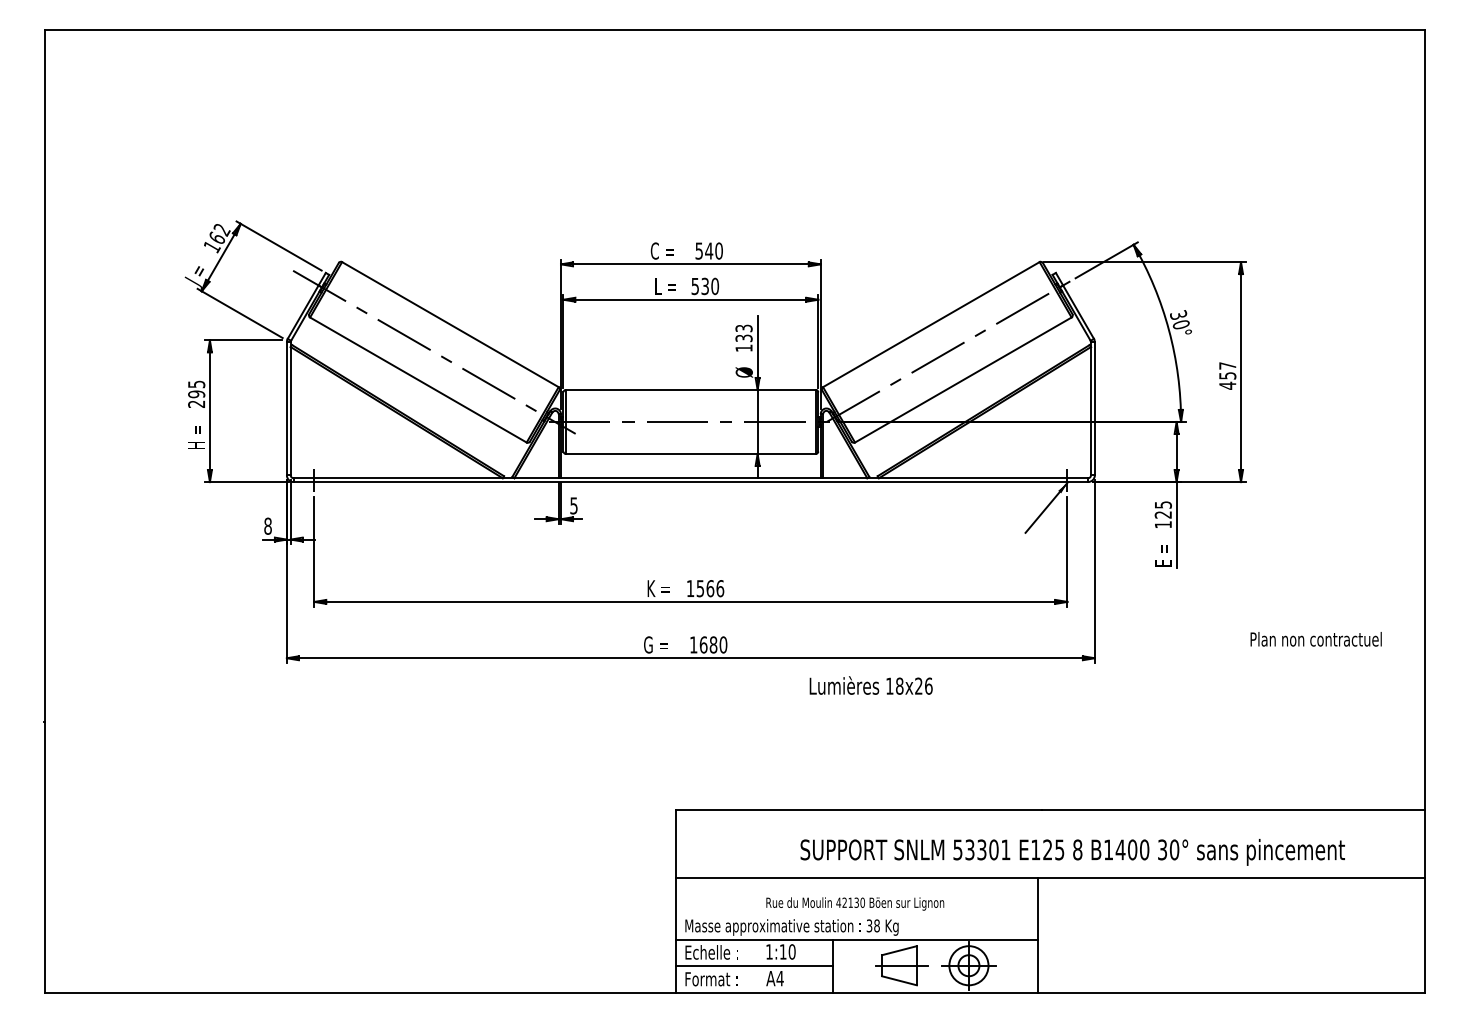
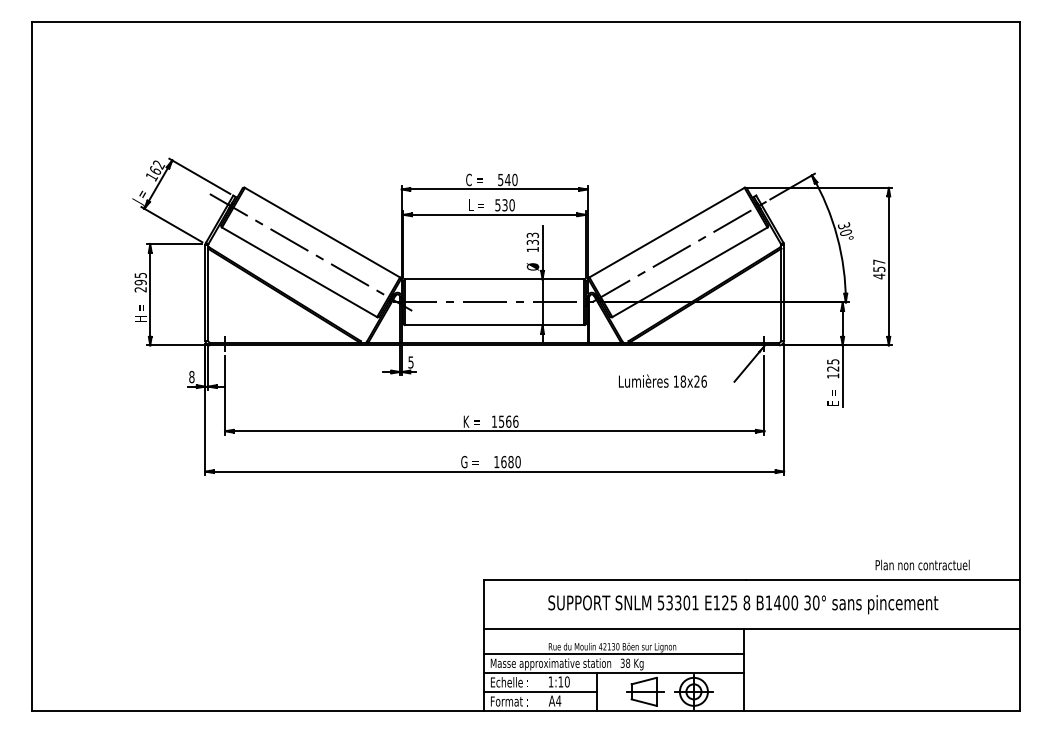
text: (1315, 638) -> (922, 564), moved
text: (870, 684) -> (662, 380), moved
text: (1073, 852) -> (743, 604), moved
line: (856, 913) -> (613, 654), added

